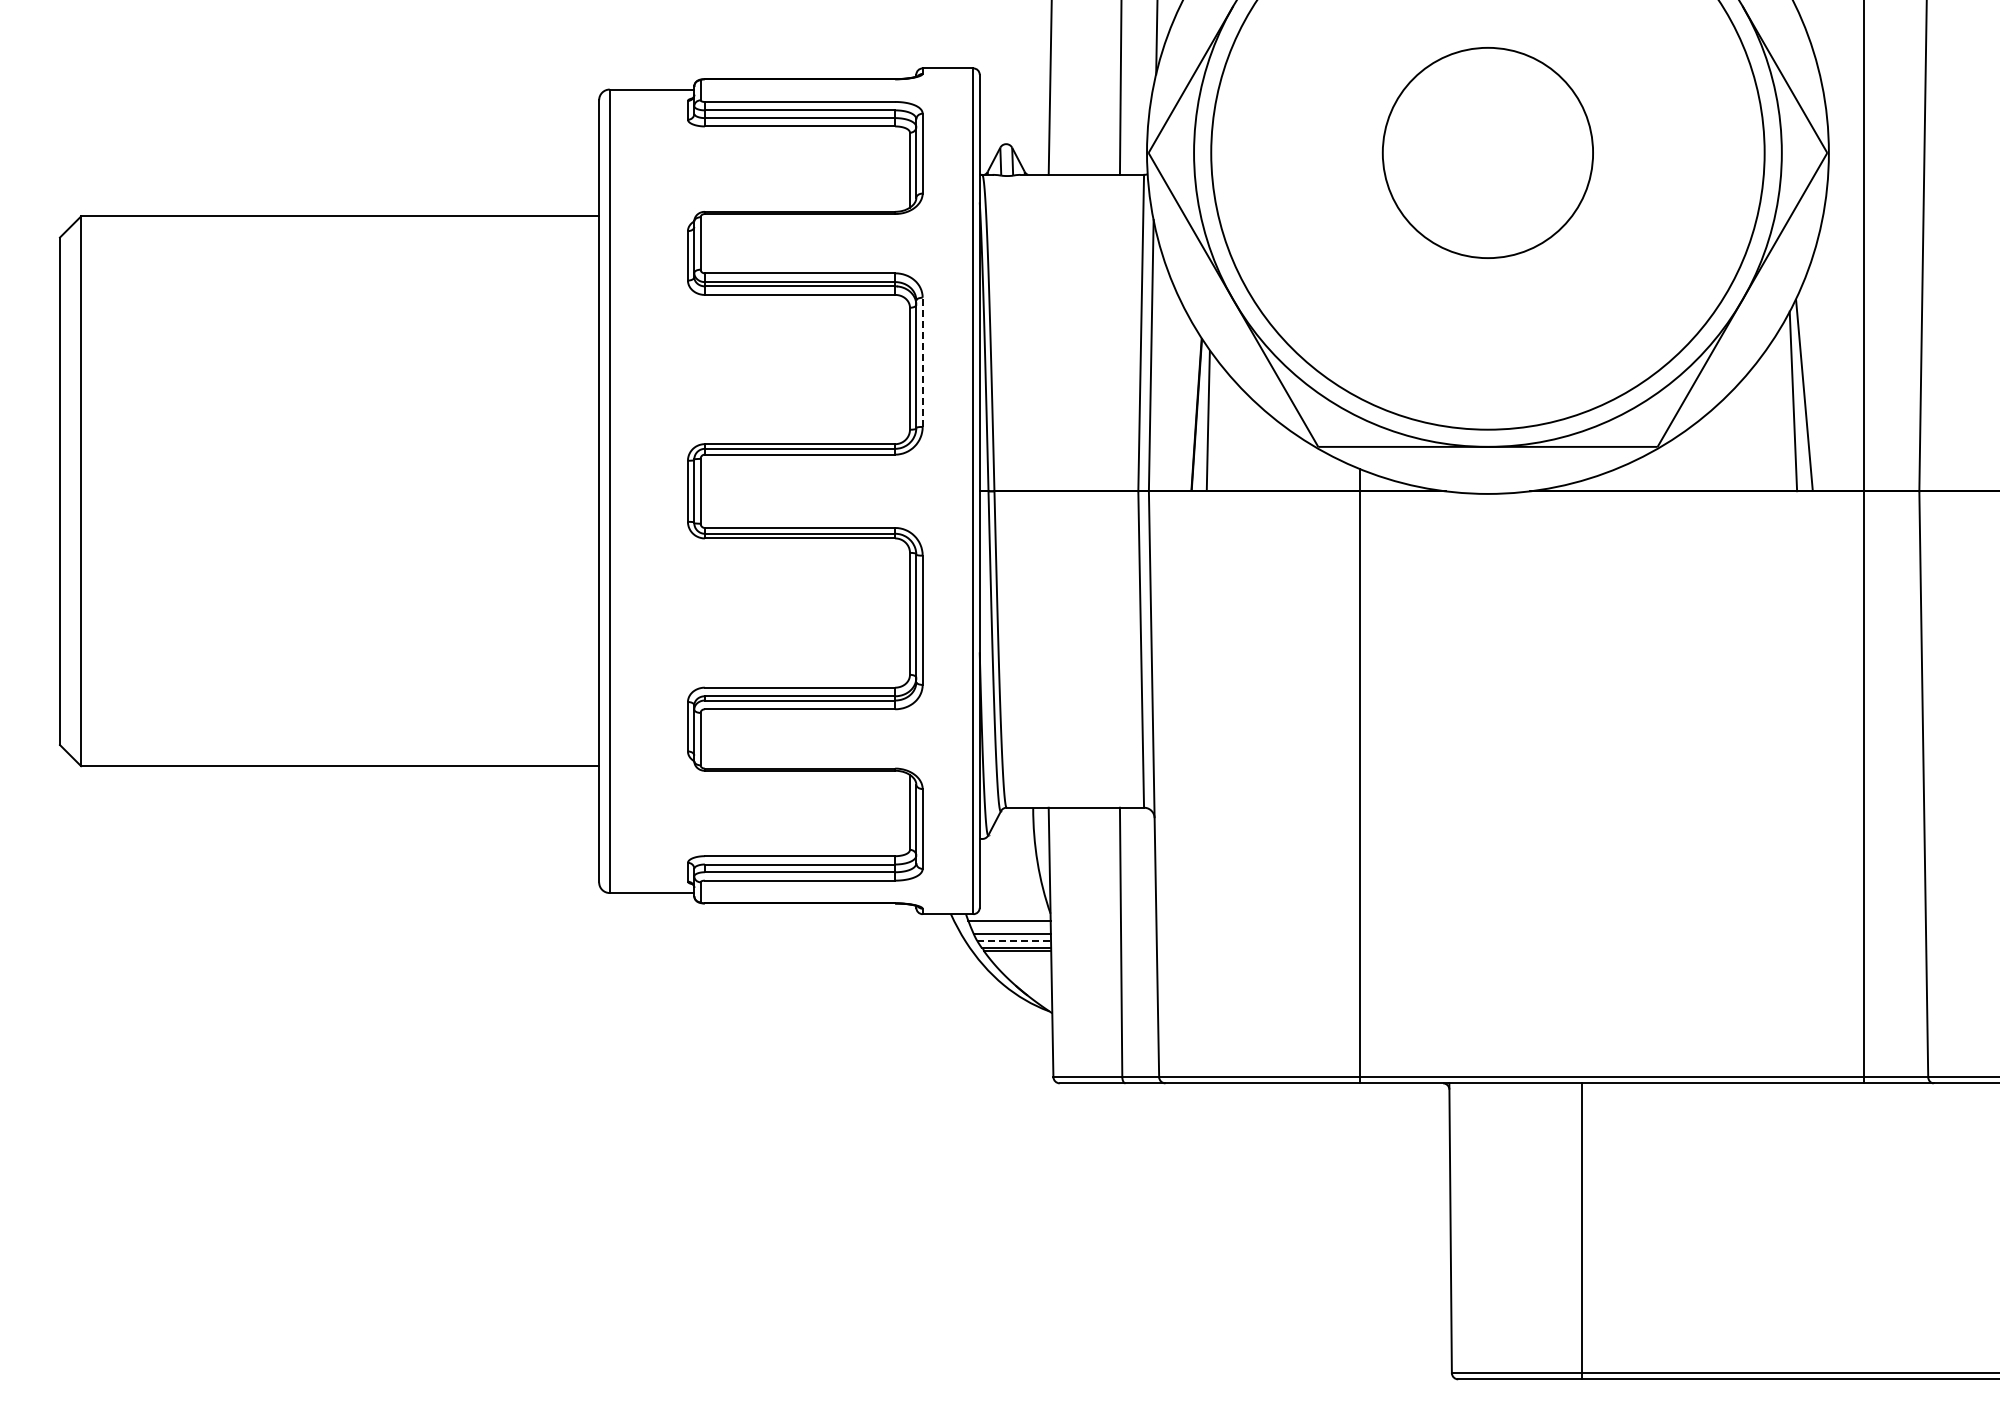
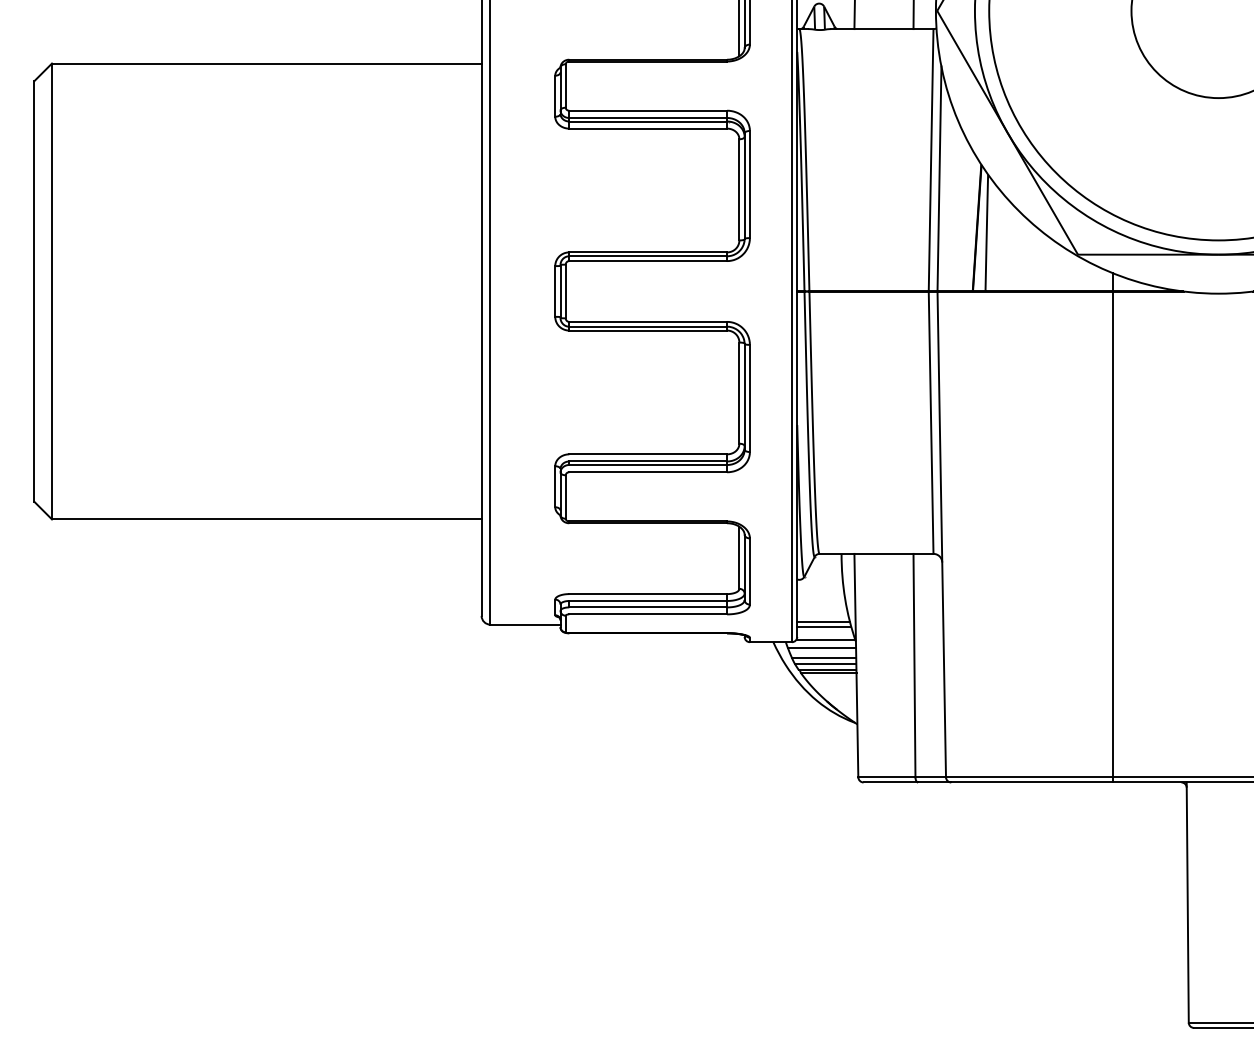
line: (922, 362) -> (749, 184), dashed -> solid
line: (1011, 889) -> (823, 621), added
line: (1012, 896) -> (824, 627), added
line: (1013, 911) -> (825, 639), added
line: (1014, 940) -> (826, 664), dashed -> solid

